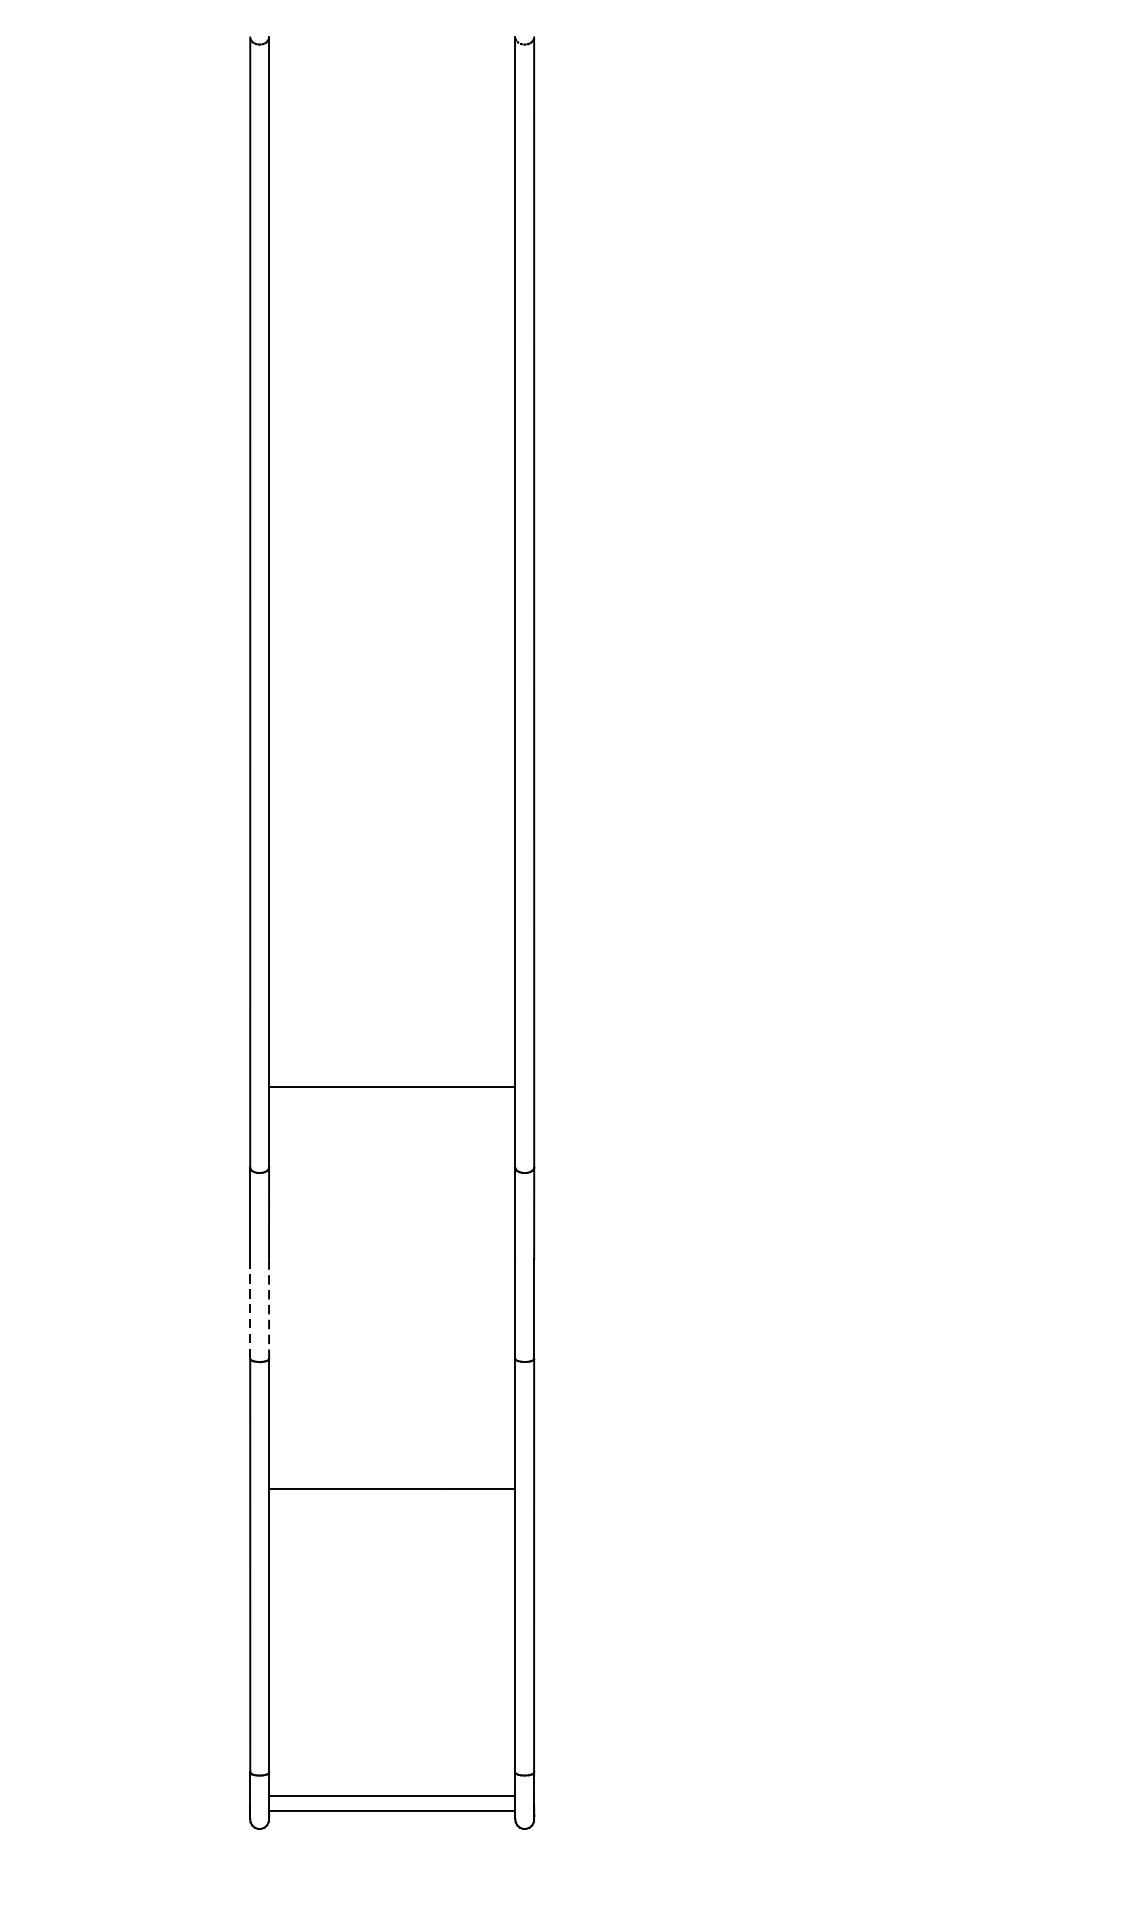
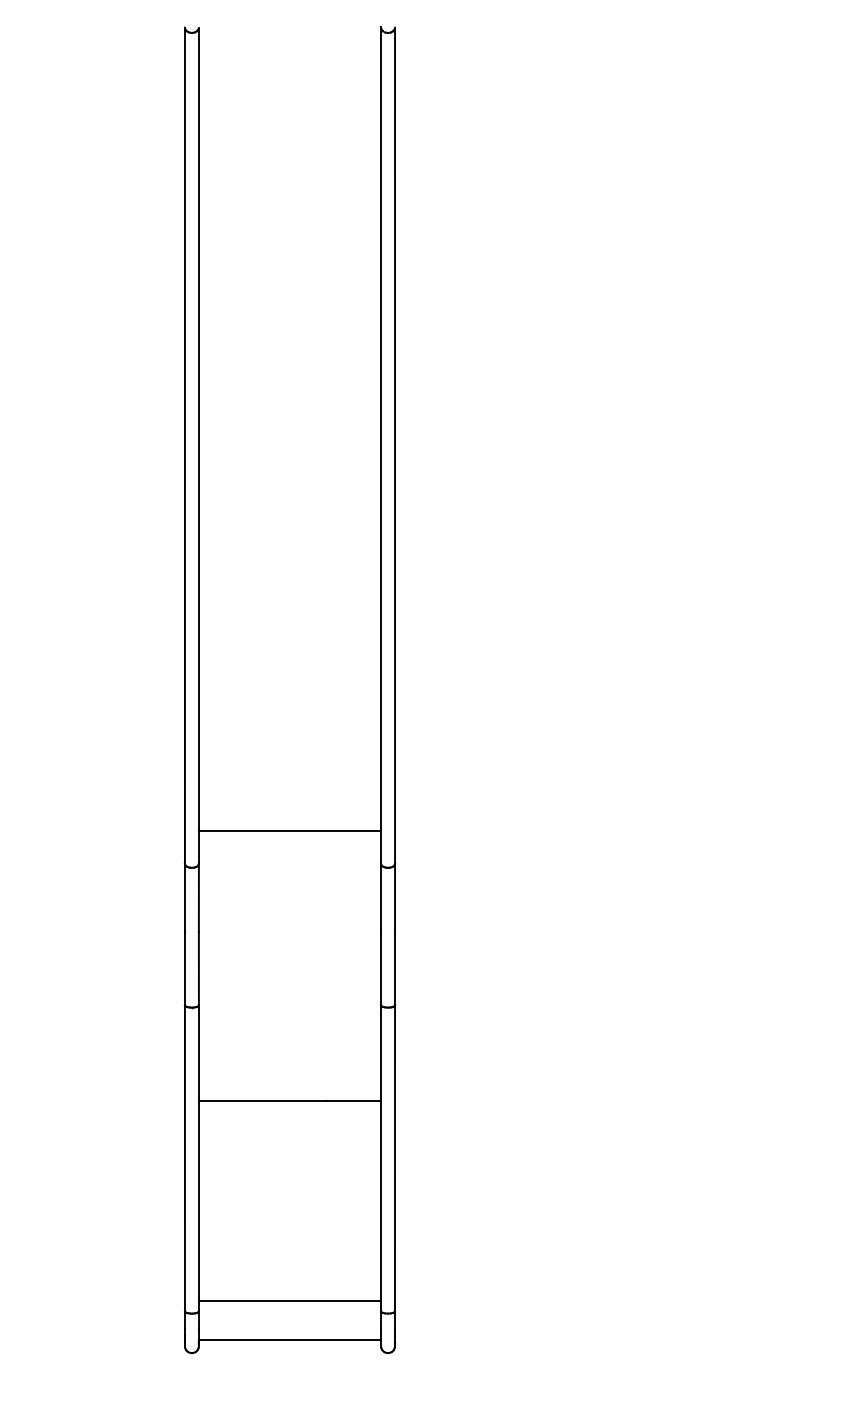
line: (391, 1087) -> (289, 831), moved
line: (249, 1309) -> (184, 968), dashed -> solid
line: (268, 1309) -> (198, 968), dashed -> solid
line: (391, 1795) -> (289, 1300), moved

